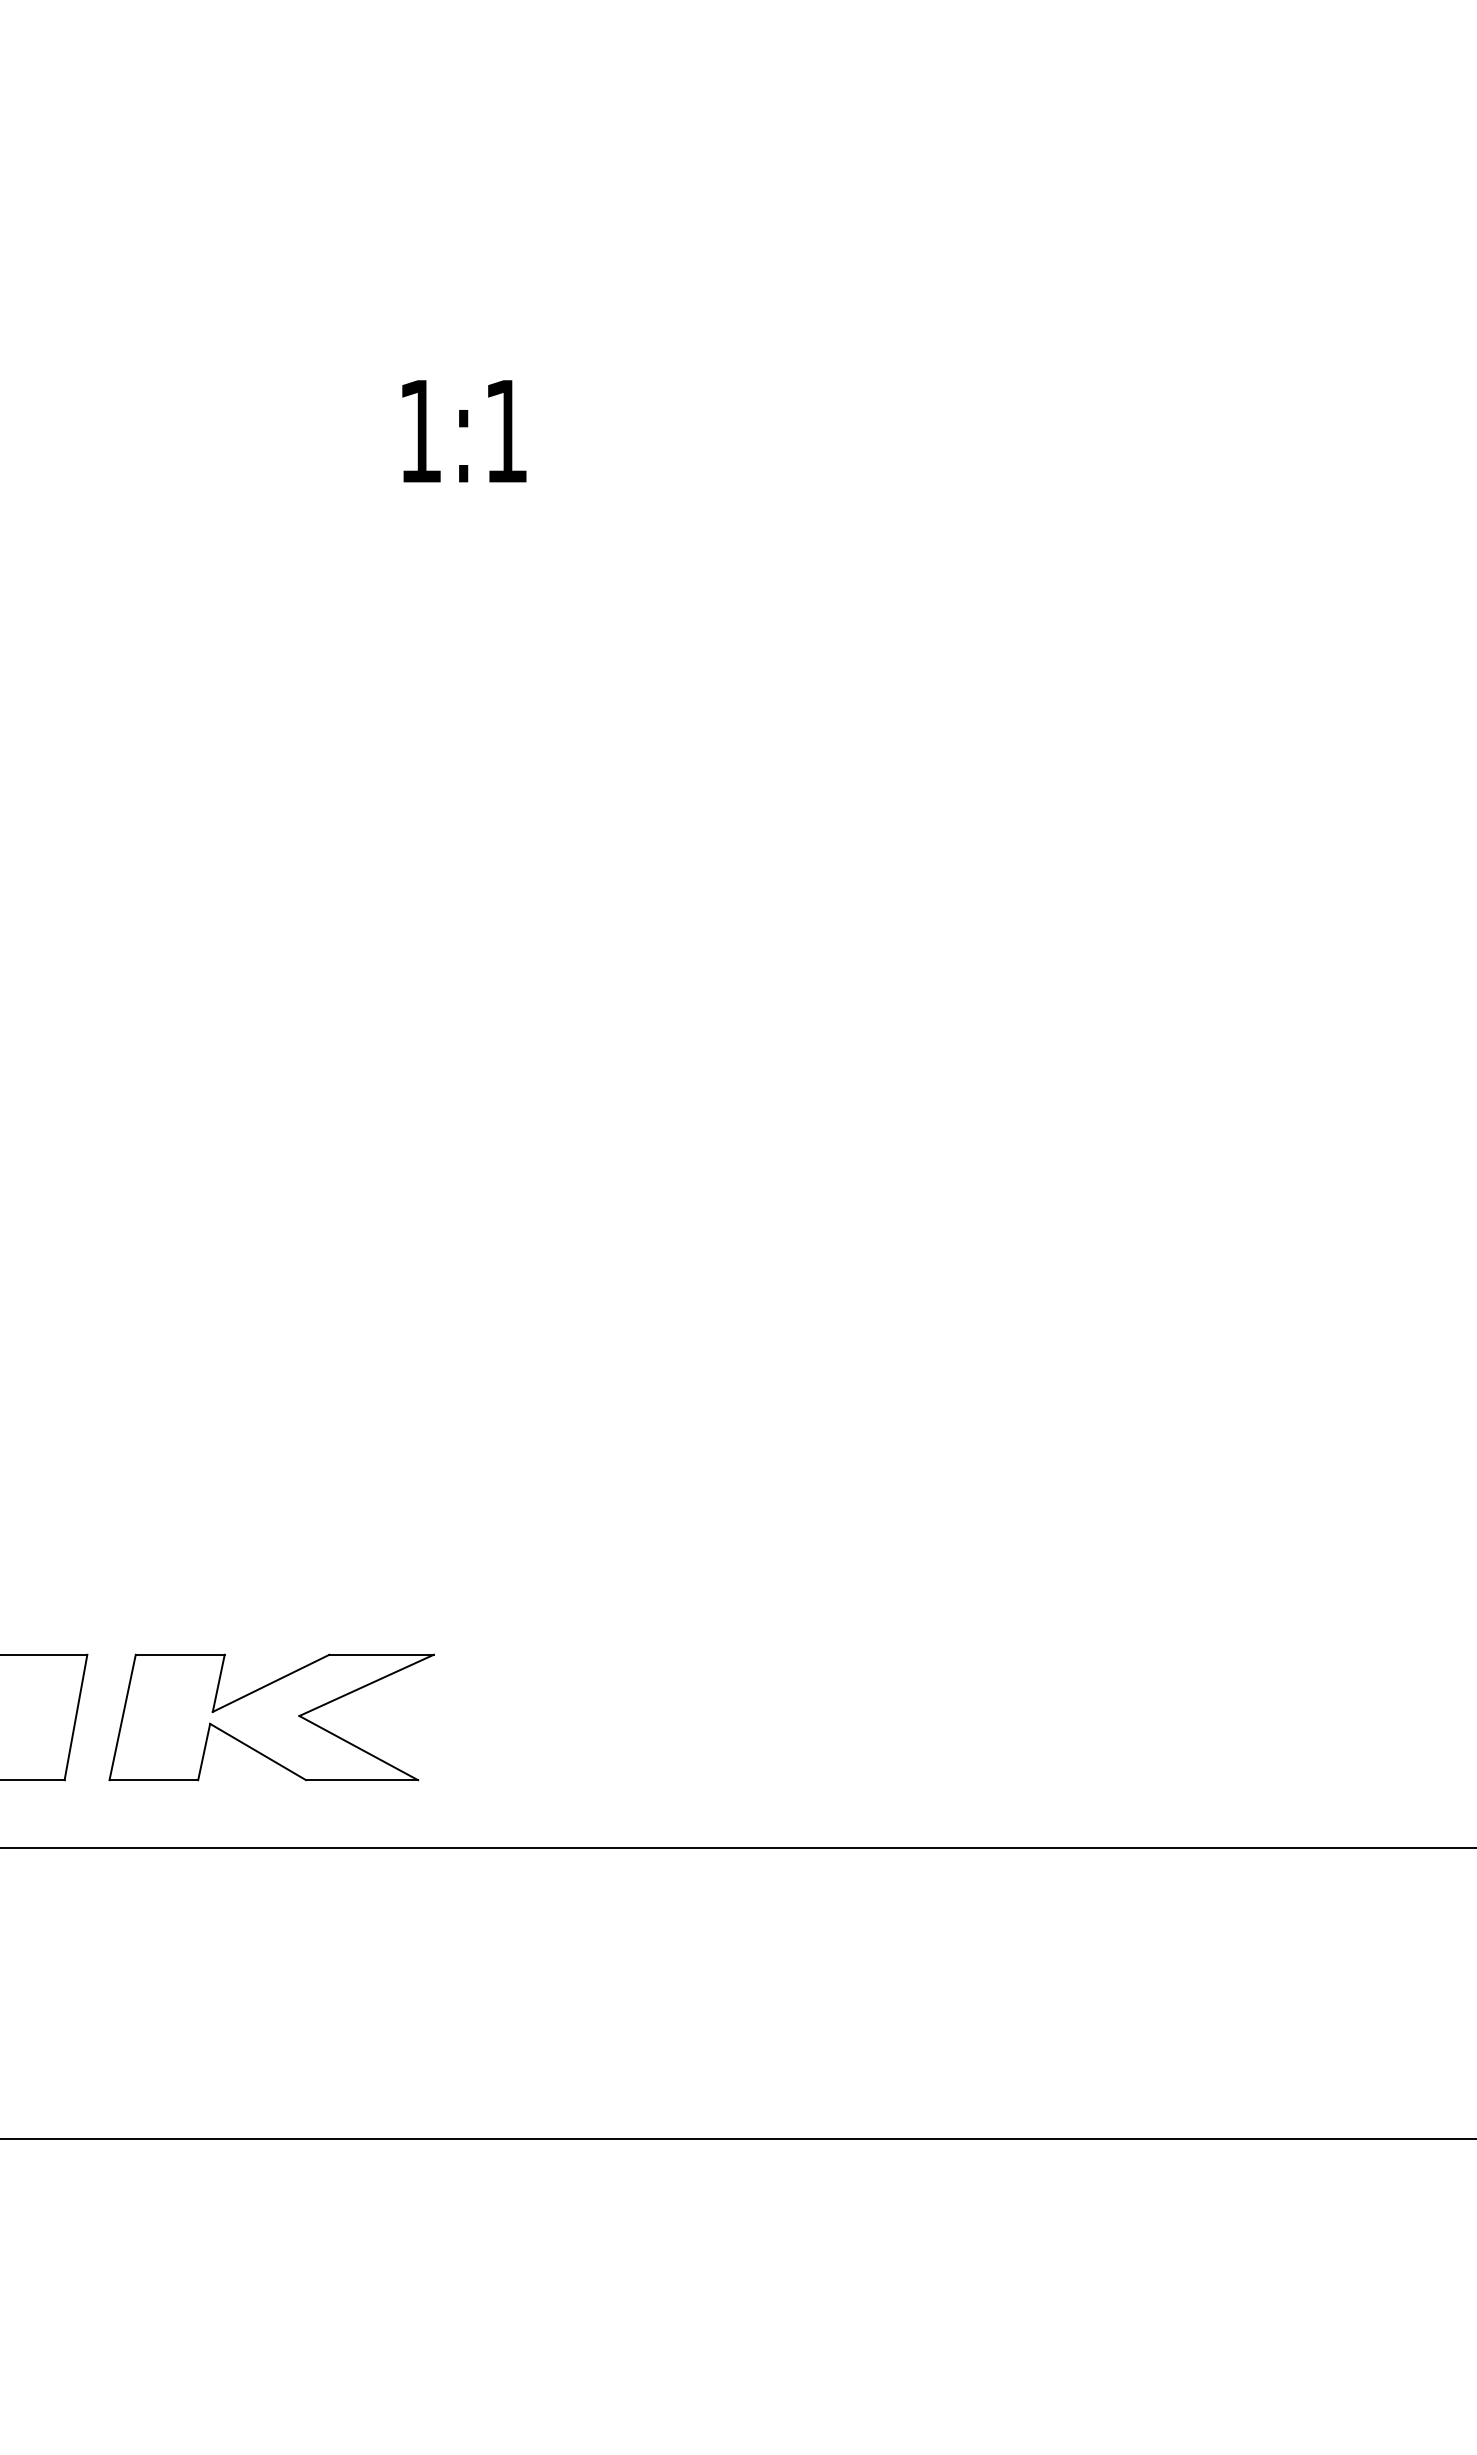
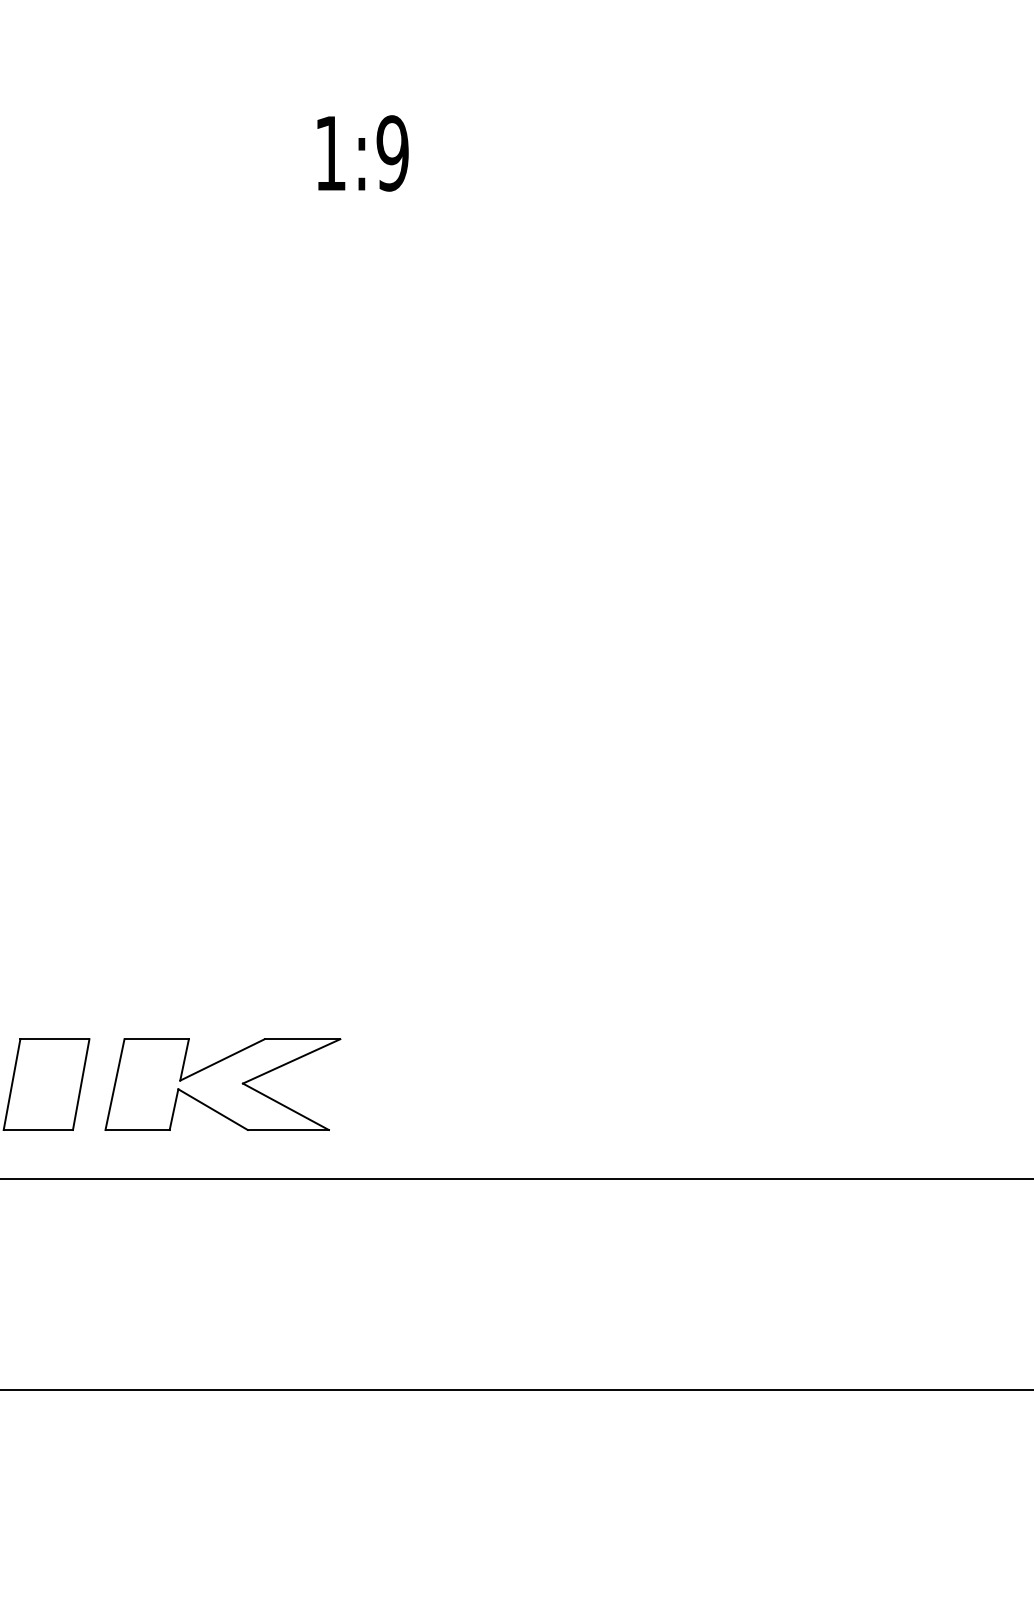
text: (506, 431) -> (392, 153), 1:1 -> 1:9

